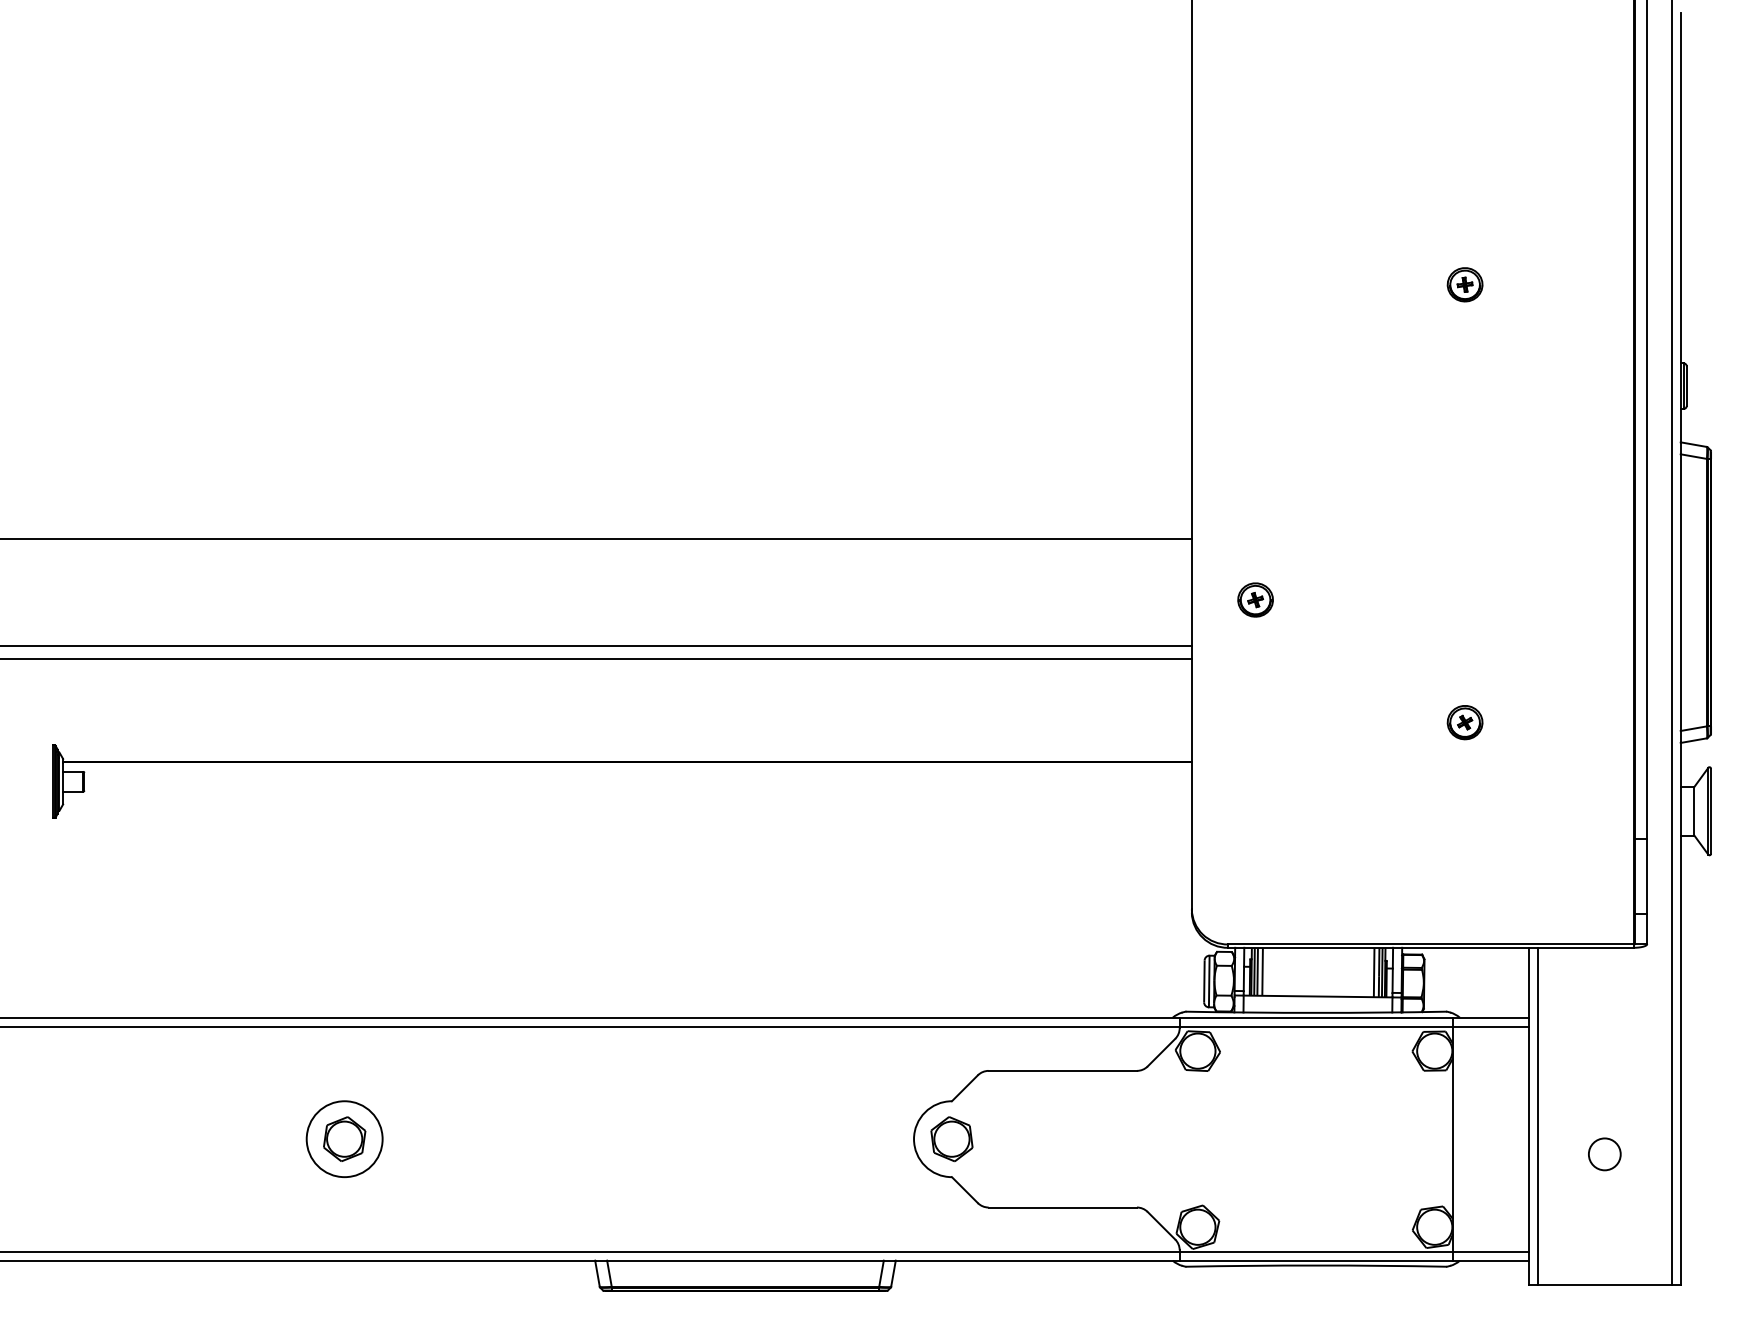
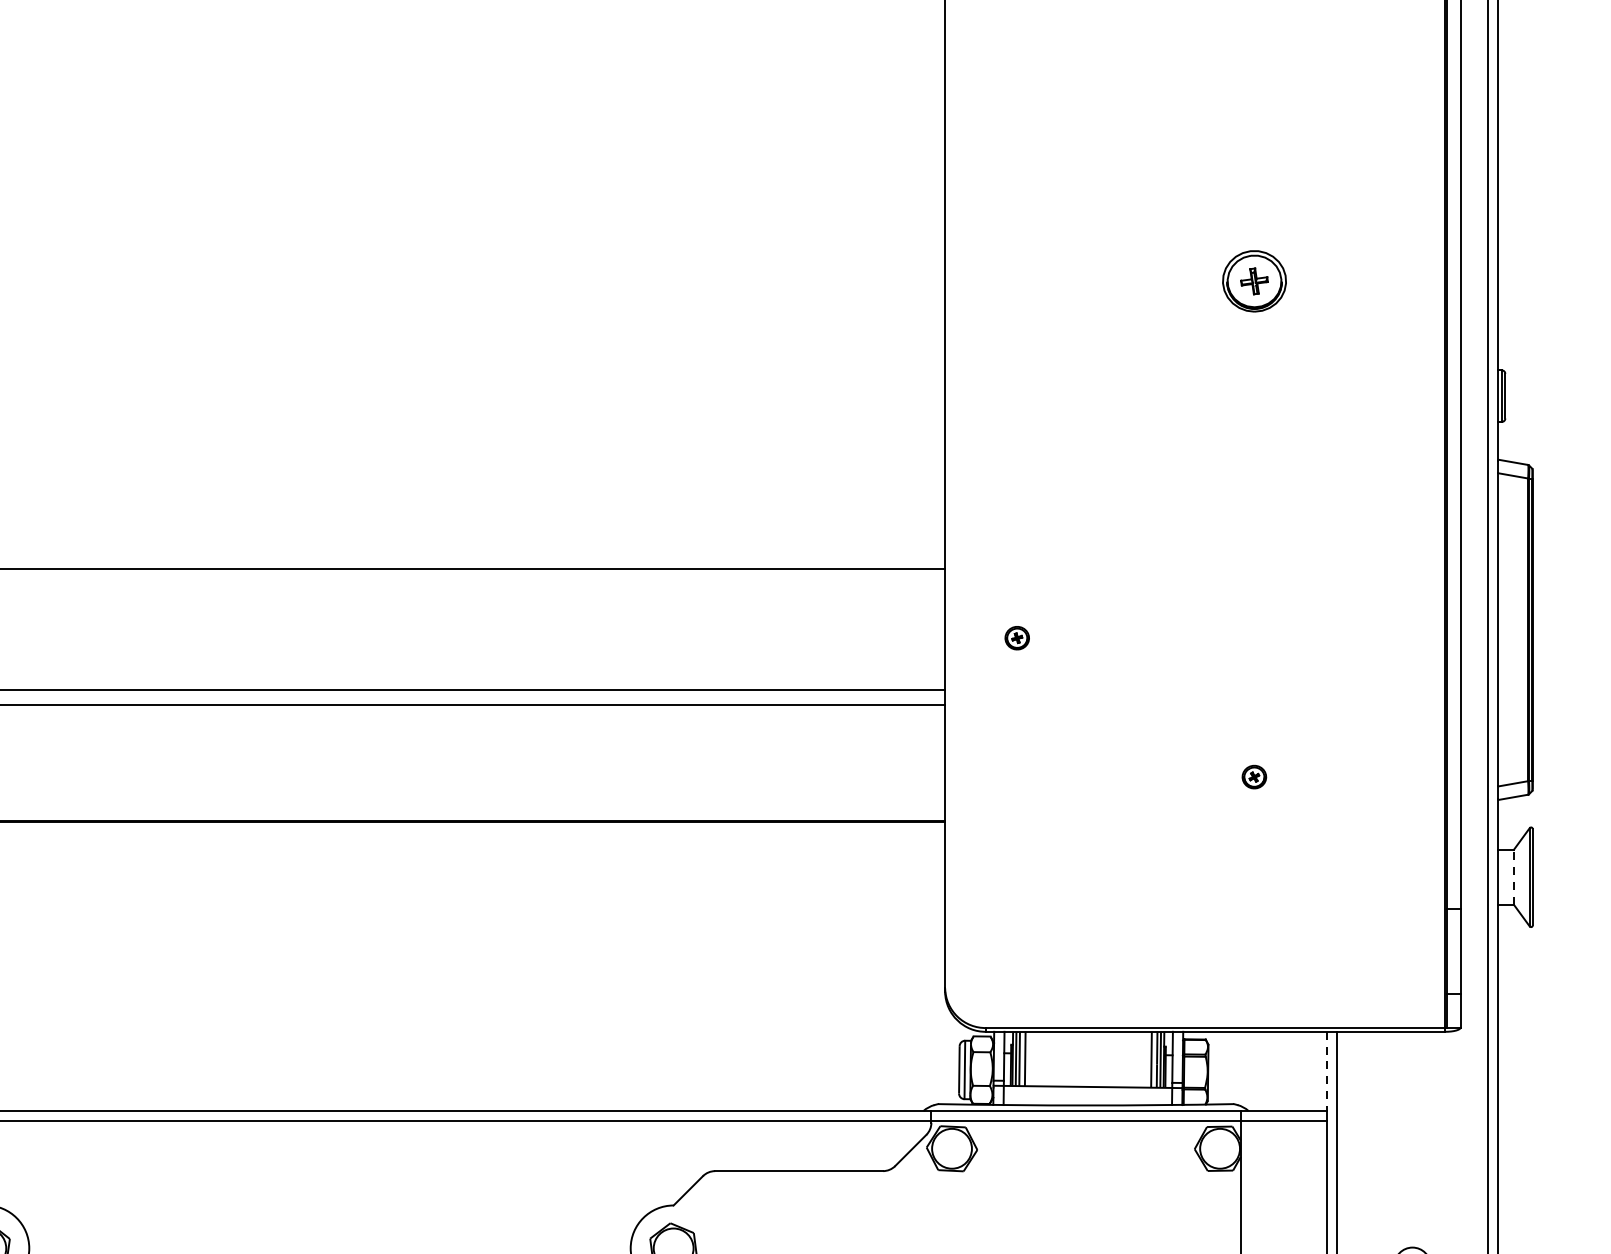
part: (1464, 284) -> (1253, 281), size x1.6
part: (1255, 599) -> (1017, 637), size x0.6
part: (1464, 722) -> (1253, 776), size x0.6
line: (1694, 810) -> (1514, 876), solid -> dashed
line: (1528, 982) -> (1326, 1071), solid -> dashed

